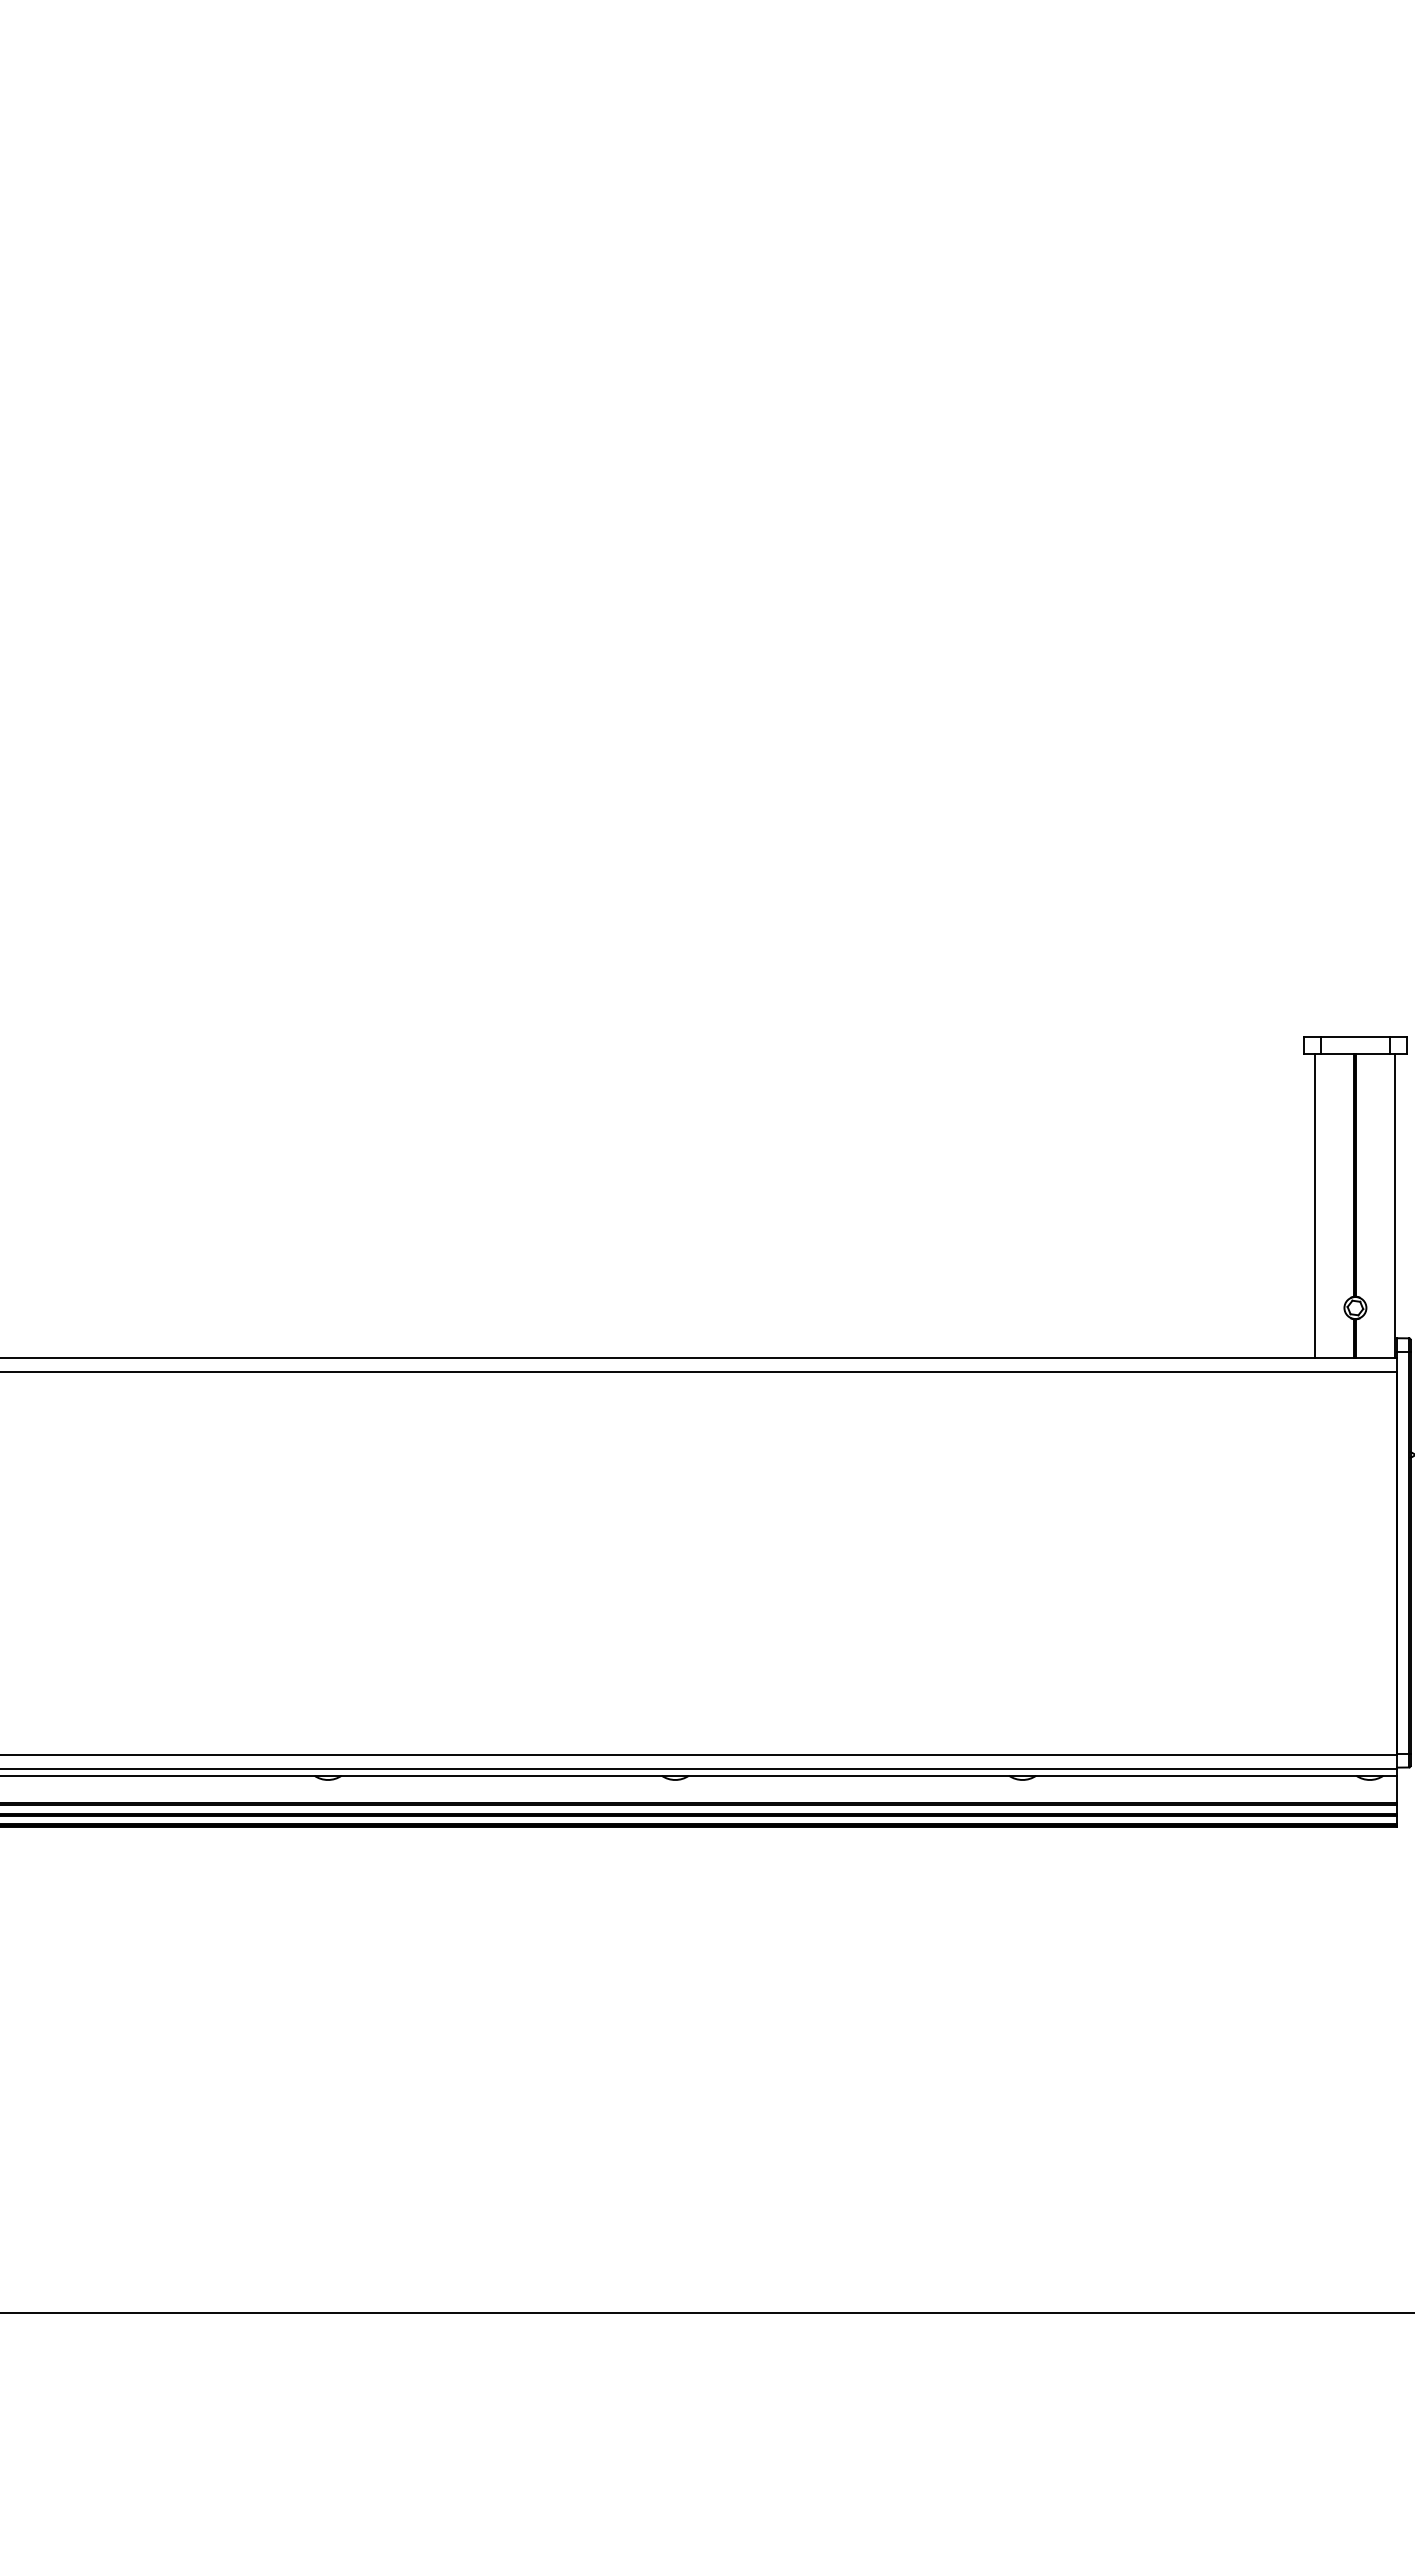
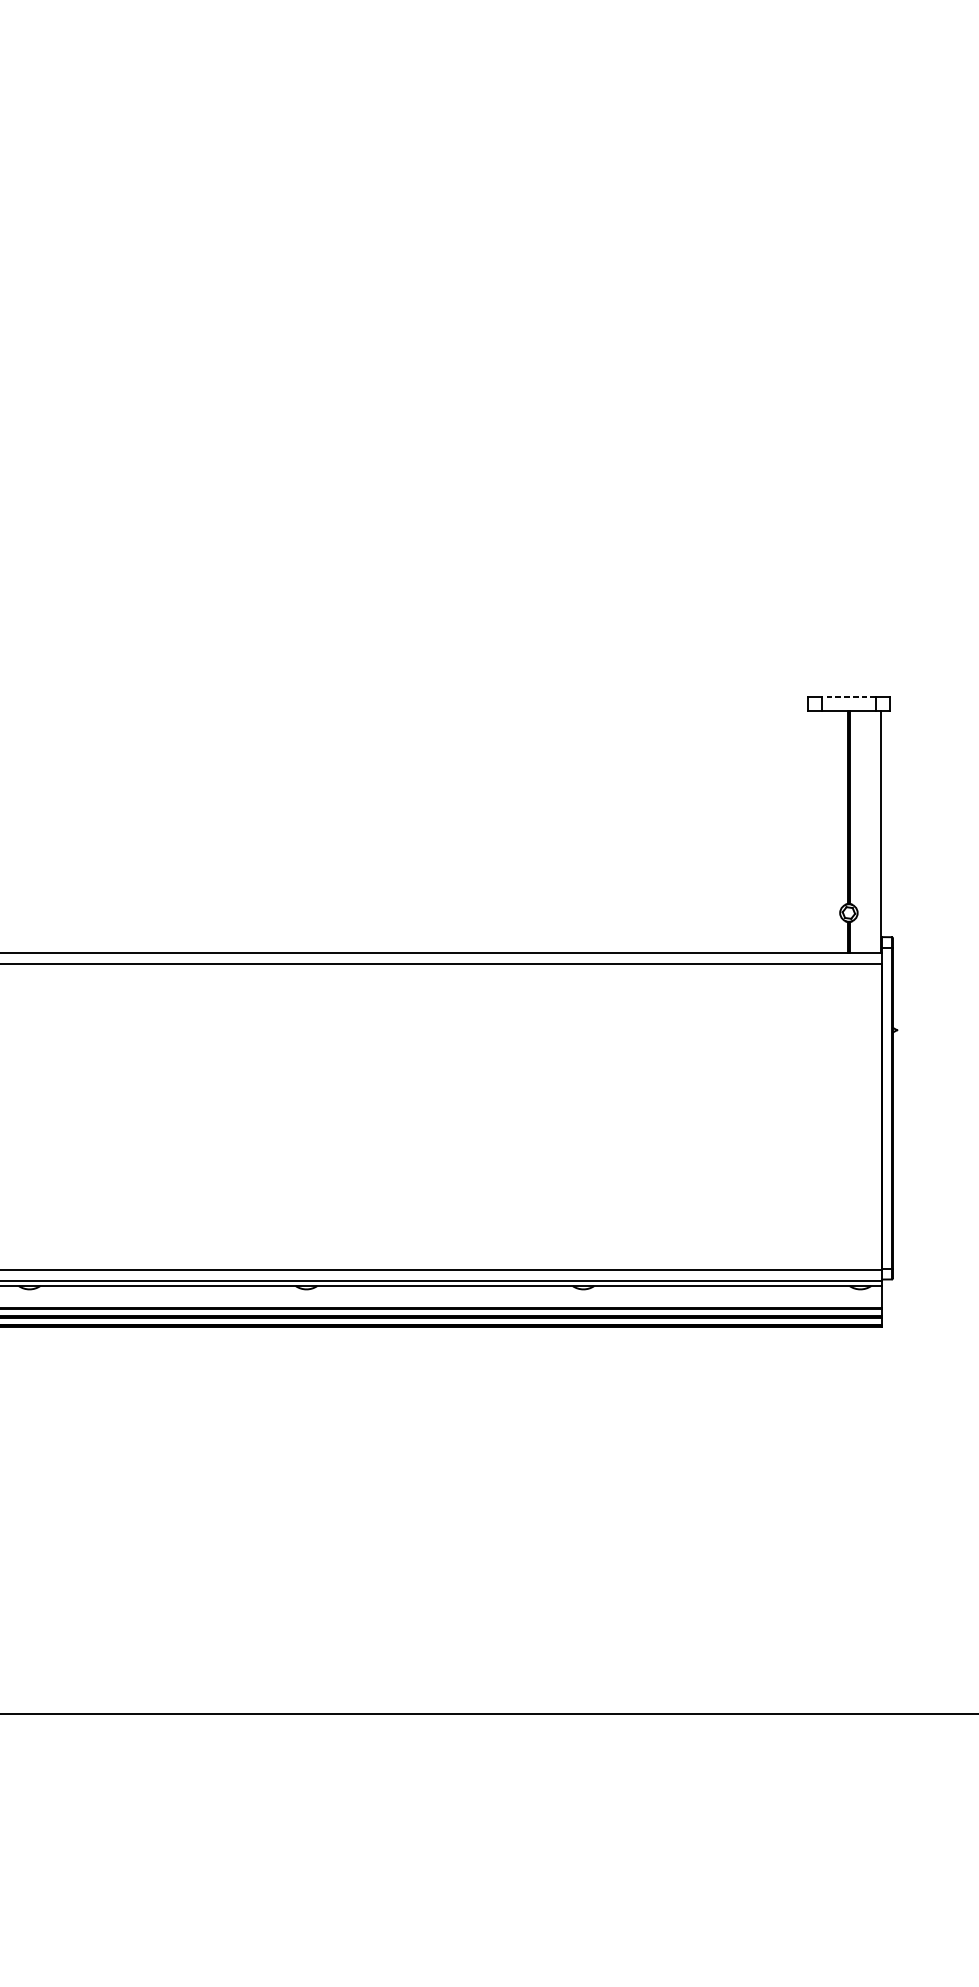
line: (1354, 1037) -> (848, 697), solid -> dashed
line: (1315, 1206) -> (817, 832), removed

